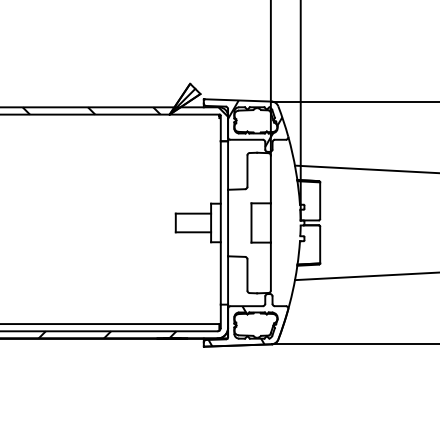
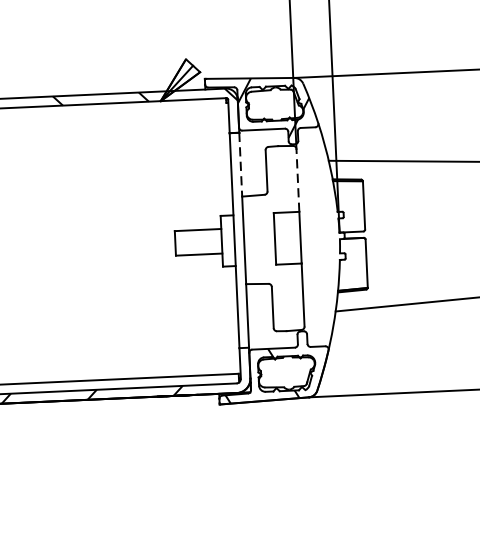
line: (228, 166) -> (241, 165), solid -> dashed
line: (270, 179) -> (297, 180), solid -> dashed

